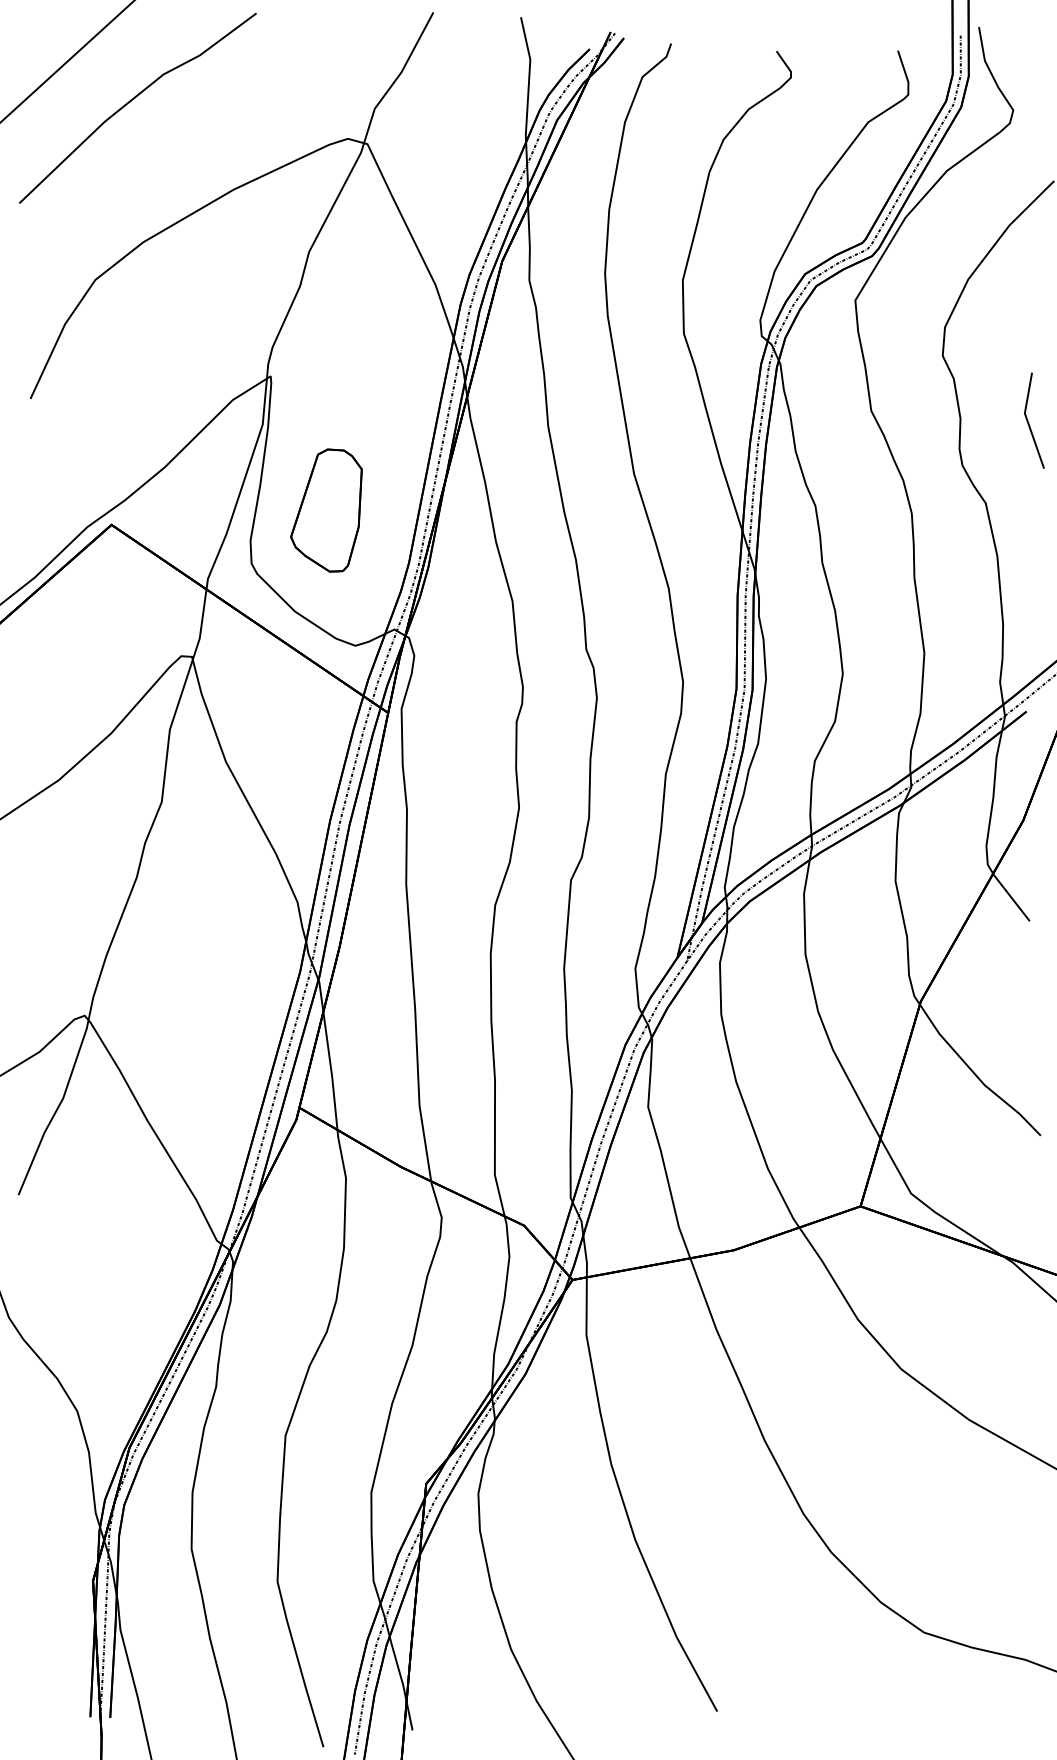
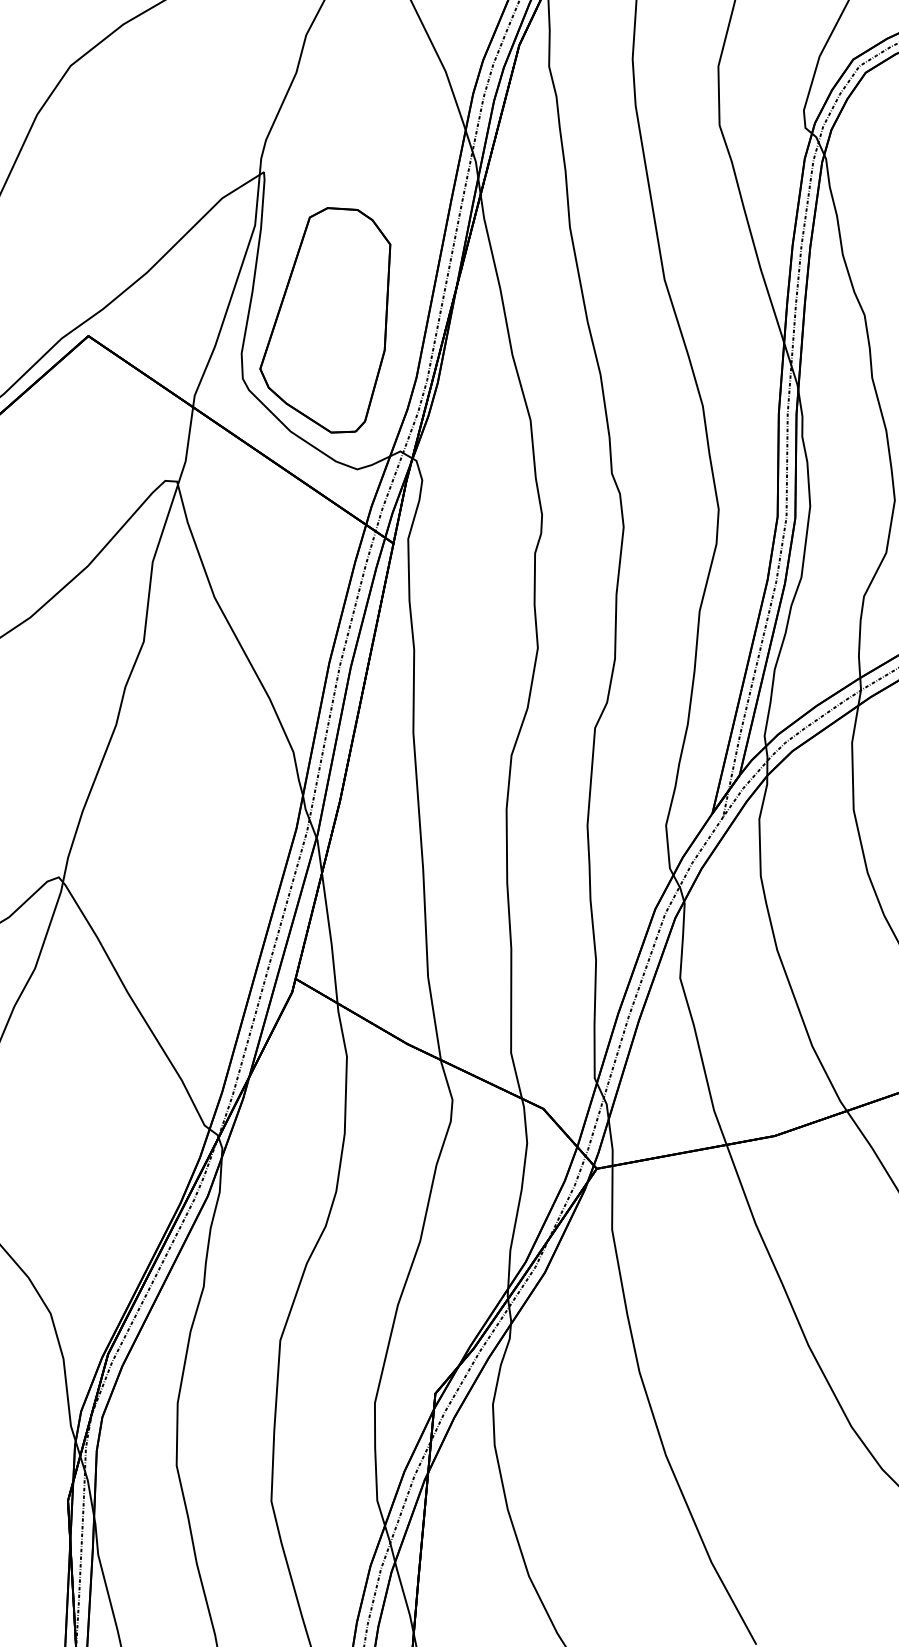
part: (326, 510) -> (325, 320), size x1.67

